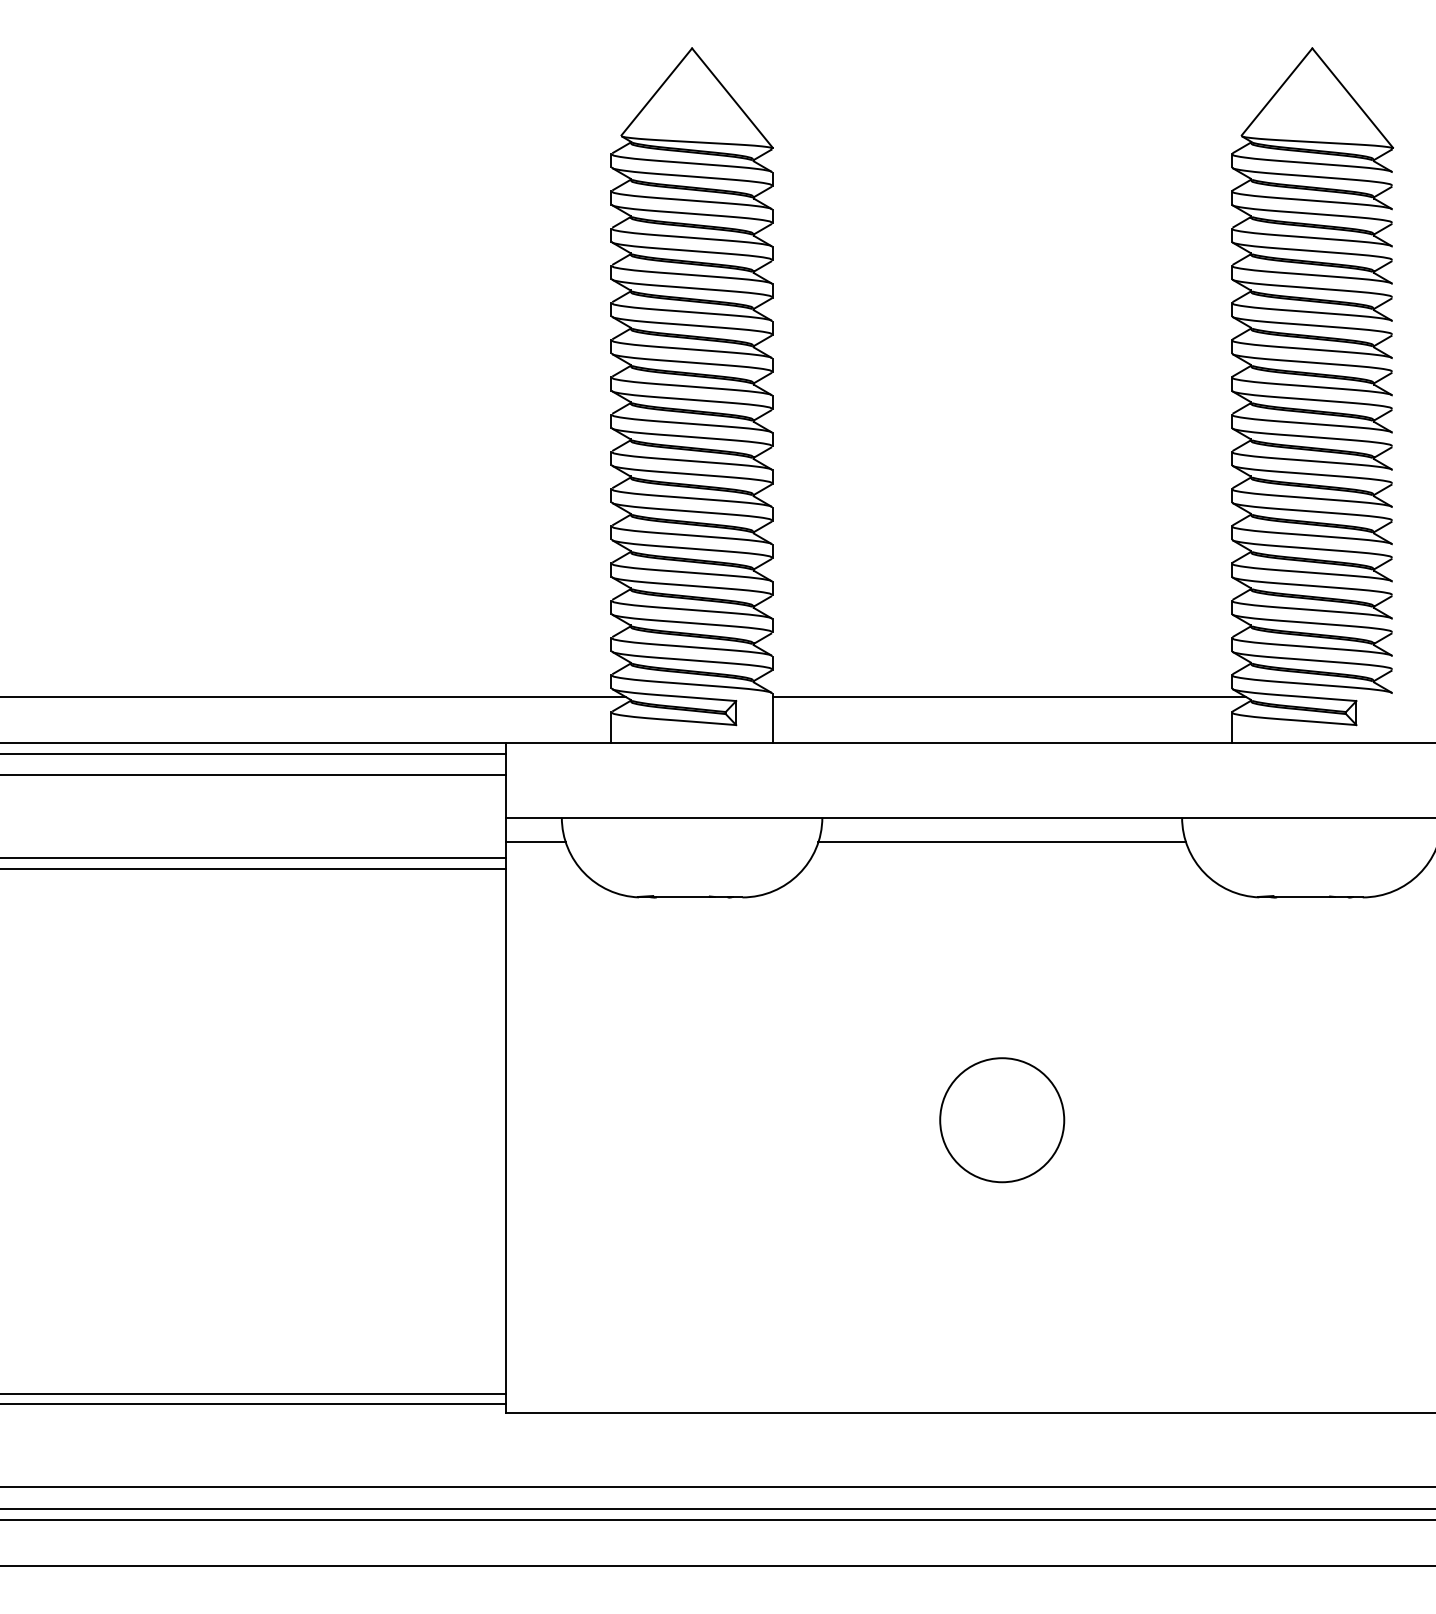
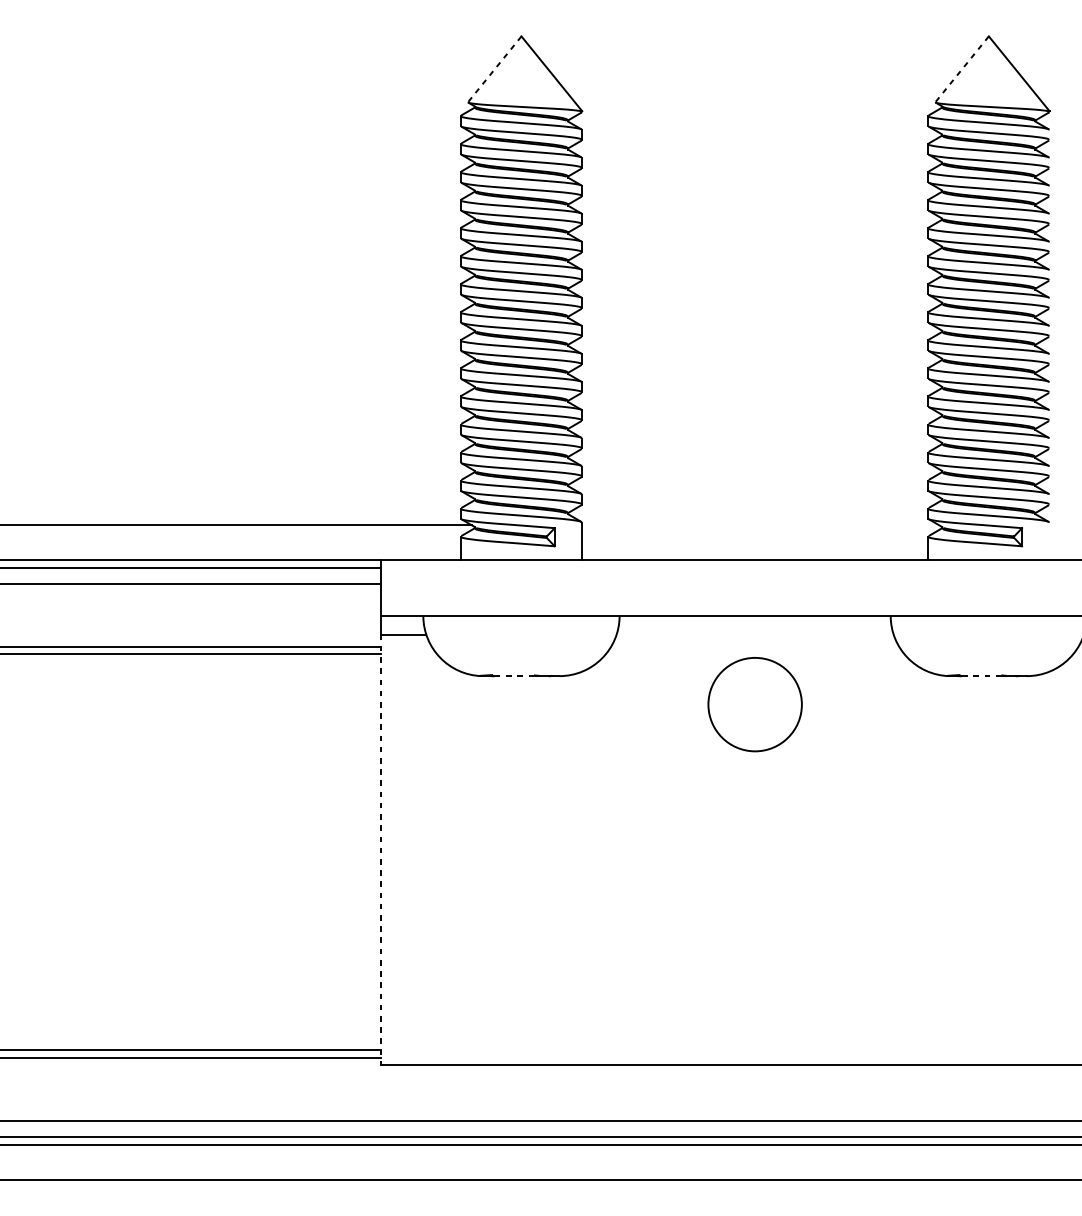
line: (656, 91) -> (494, 68), solid -> dashed
line: (1277, 91) -> (962, 68), solid -> dashed
line: (1009, 697) -> (760, 525), removed
line: (1002, 842) -> (755, 634), removed
line: (683, 897) -> (515, 676), solid -> dashed
line: (1303, 897) -> (982, 676), solid -> dashed
circle: (1002, 1120) -> (755, 704), moved
line: (506, 1128) -> (381, 850), solid -> dashed

